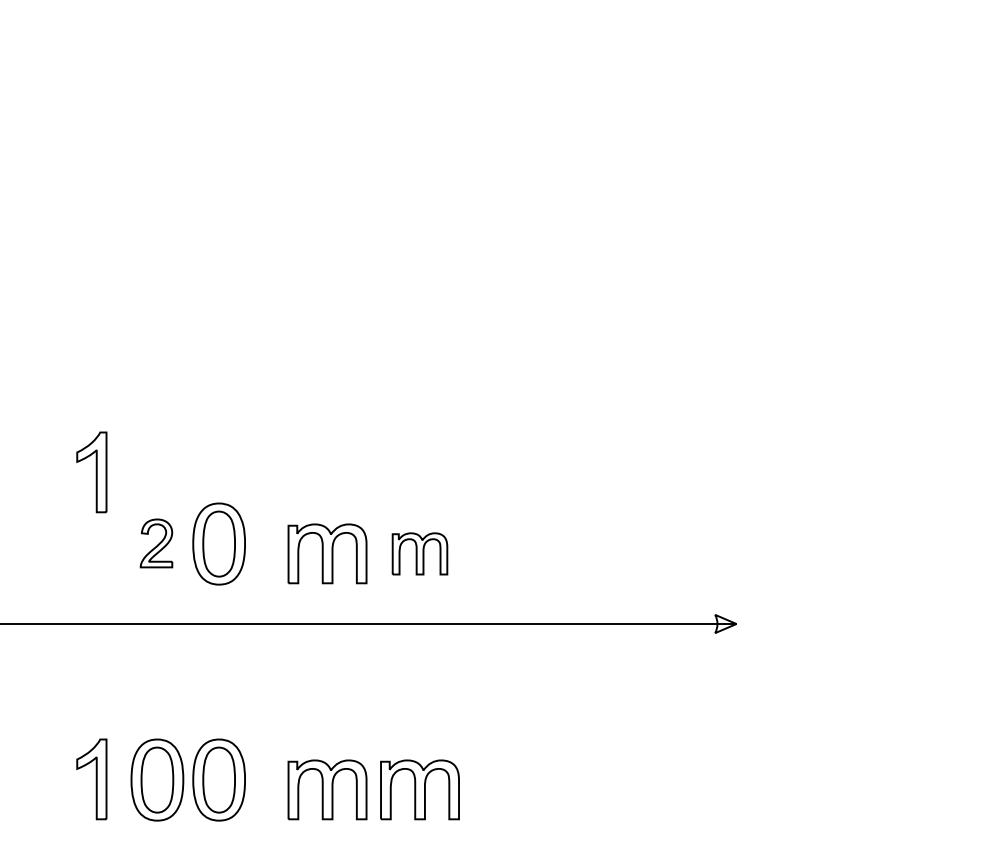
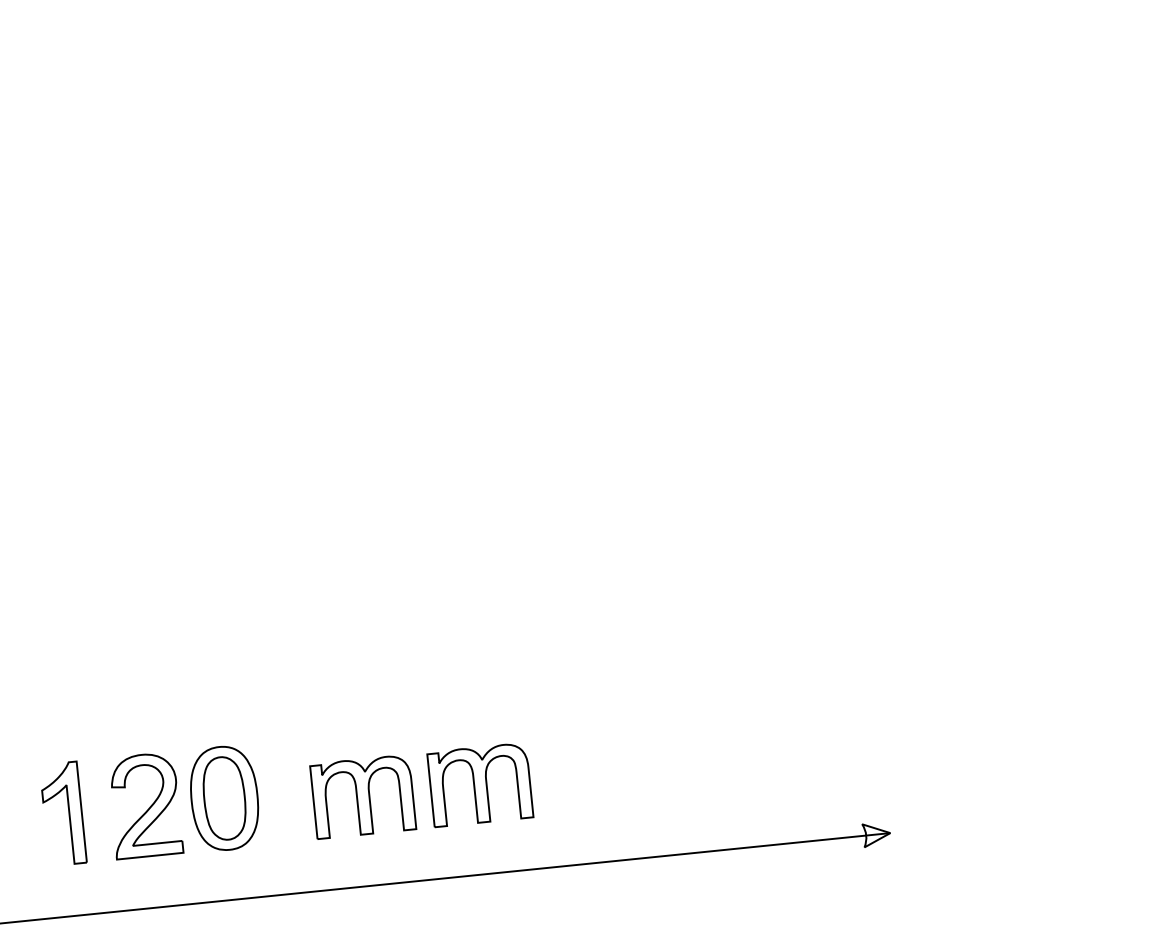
part: (91, 472) -> (62, 814), moved
part: (156, 543) -> (145, 805), size x1.67
part: (419, 553) -> (479, 784), size x1.43

